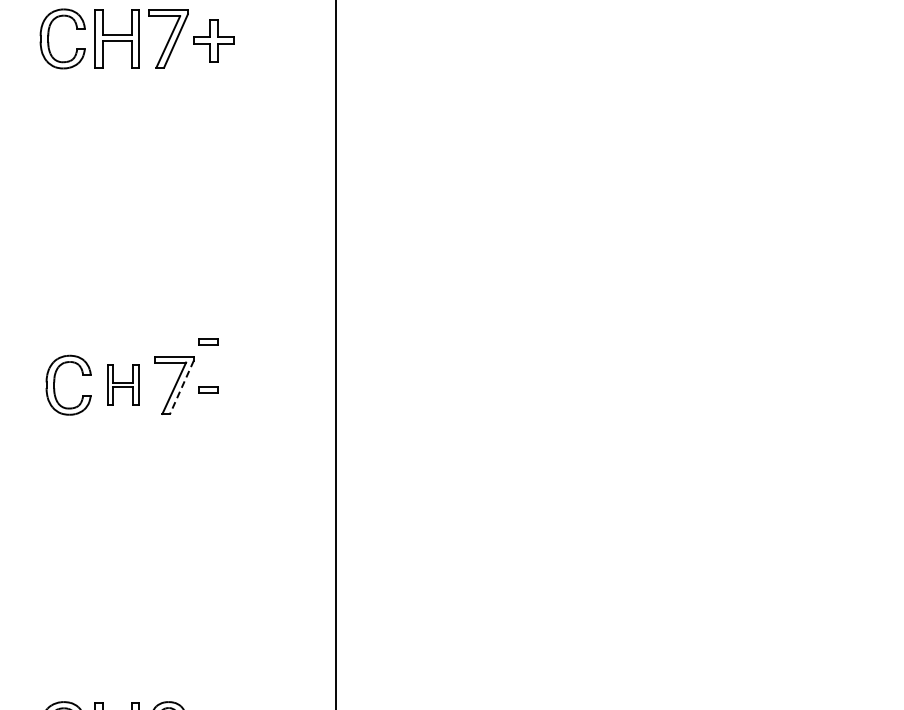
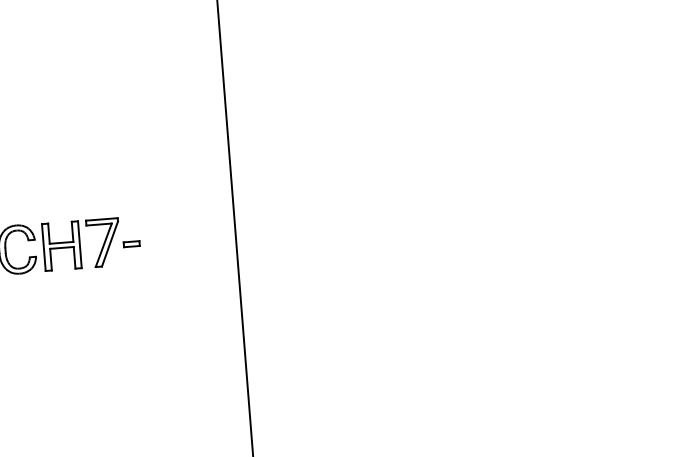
part: (208, 341) -> (128, 204), removed
part: (122, 385) -> (61, 246), size x1.43
line: (181, 387) -> (109, 244), dashed -> solid

